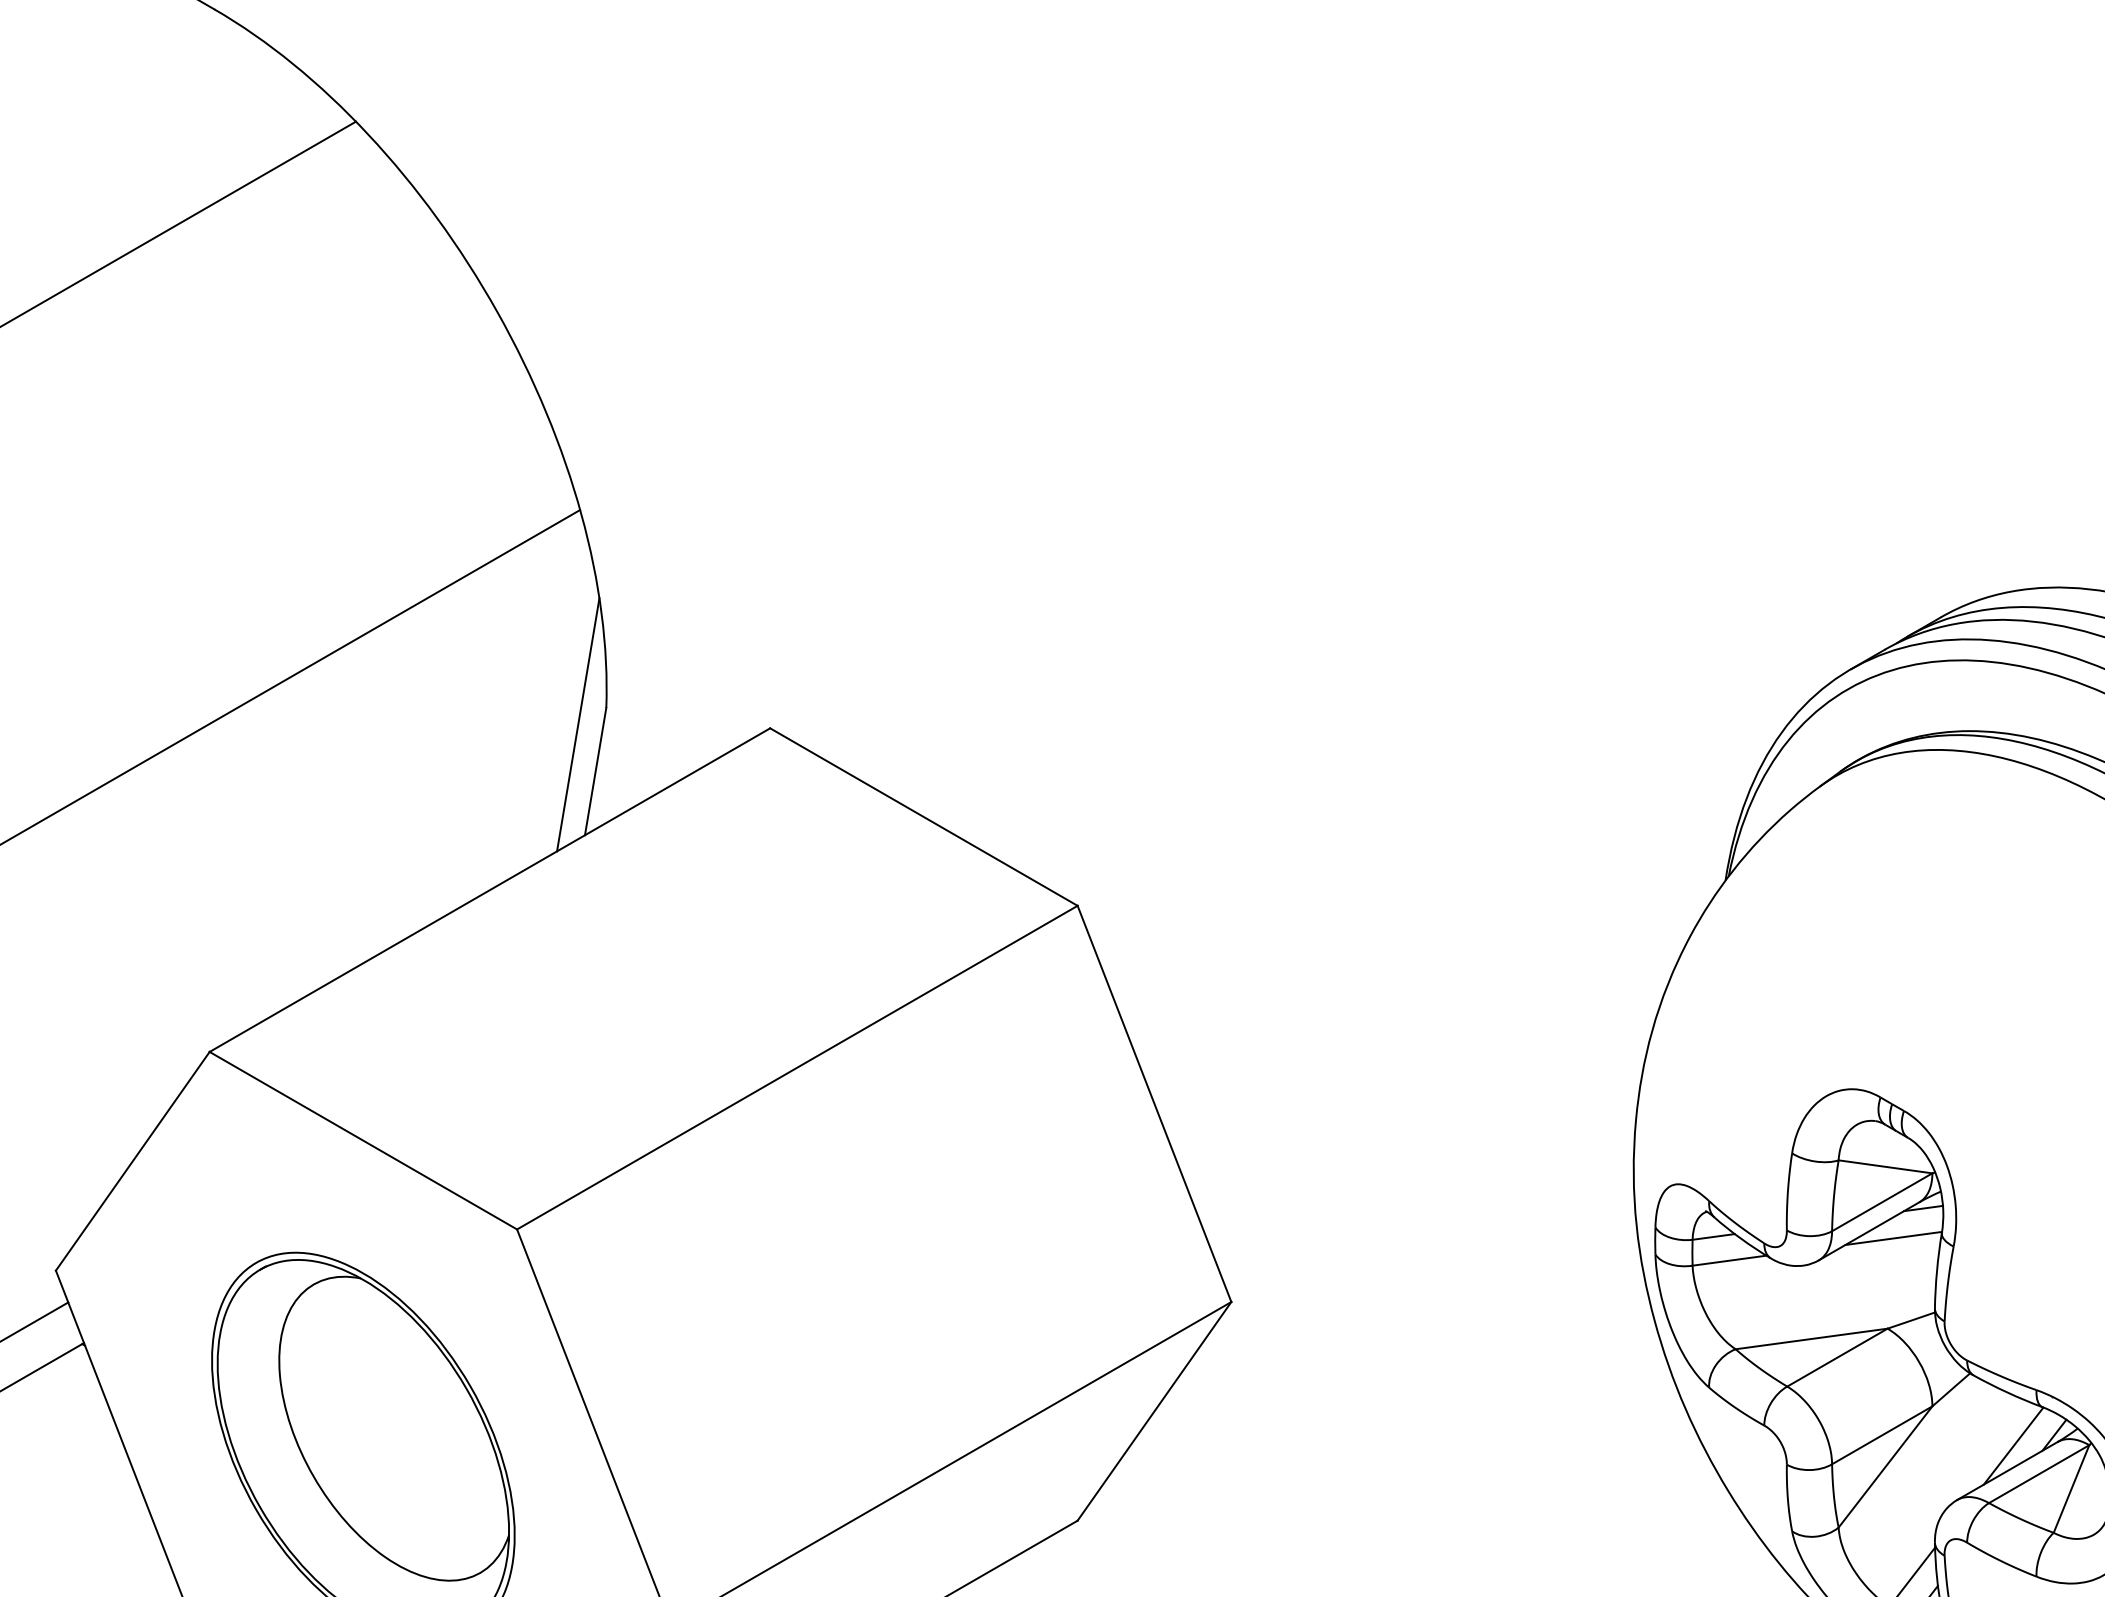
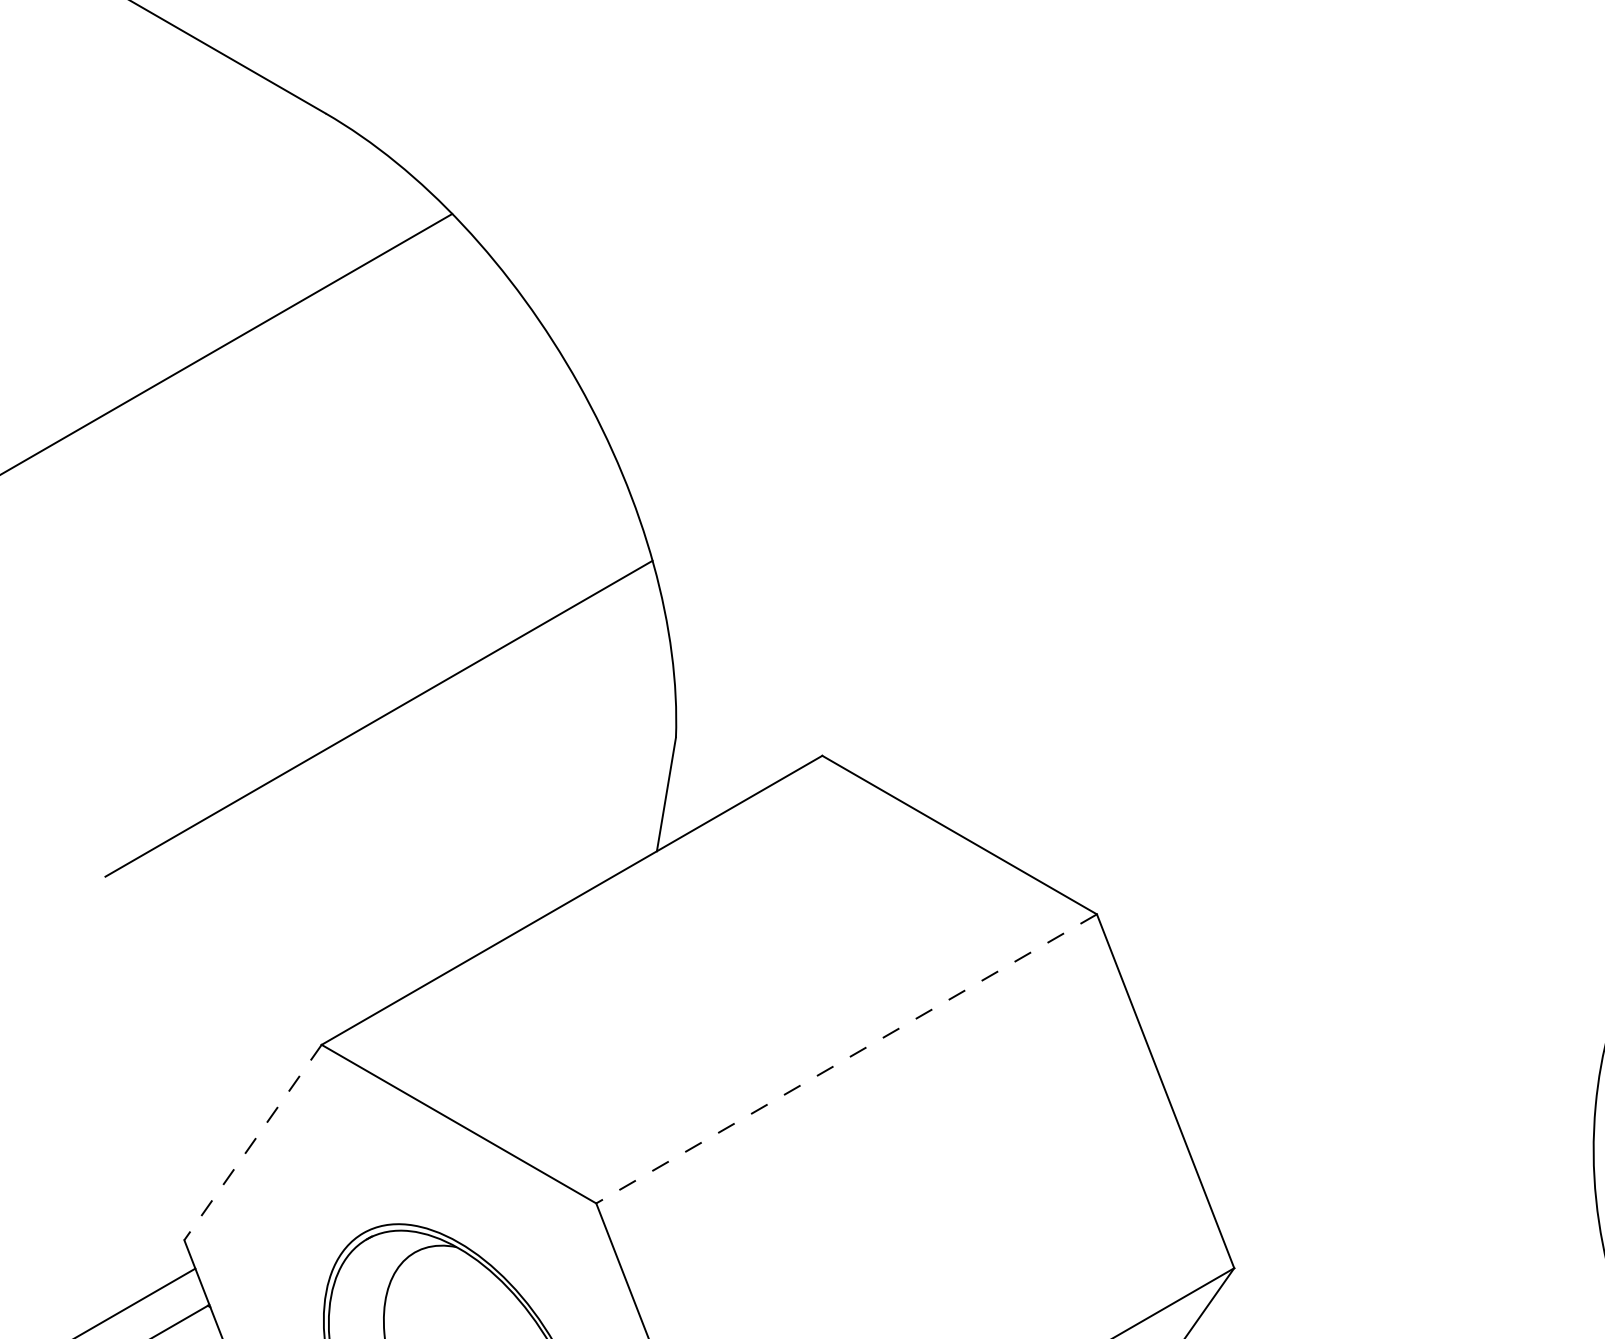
line: (578, 724) -> (651, 752), removed
line: (797, 1067) -> (846, 1058), solid -> dashed
line: (132, 1161) -> (252, 1142), solid -> dashed

